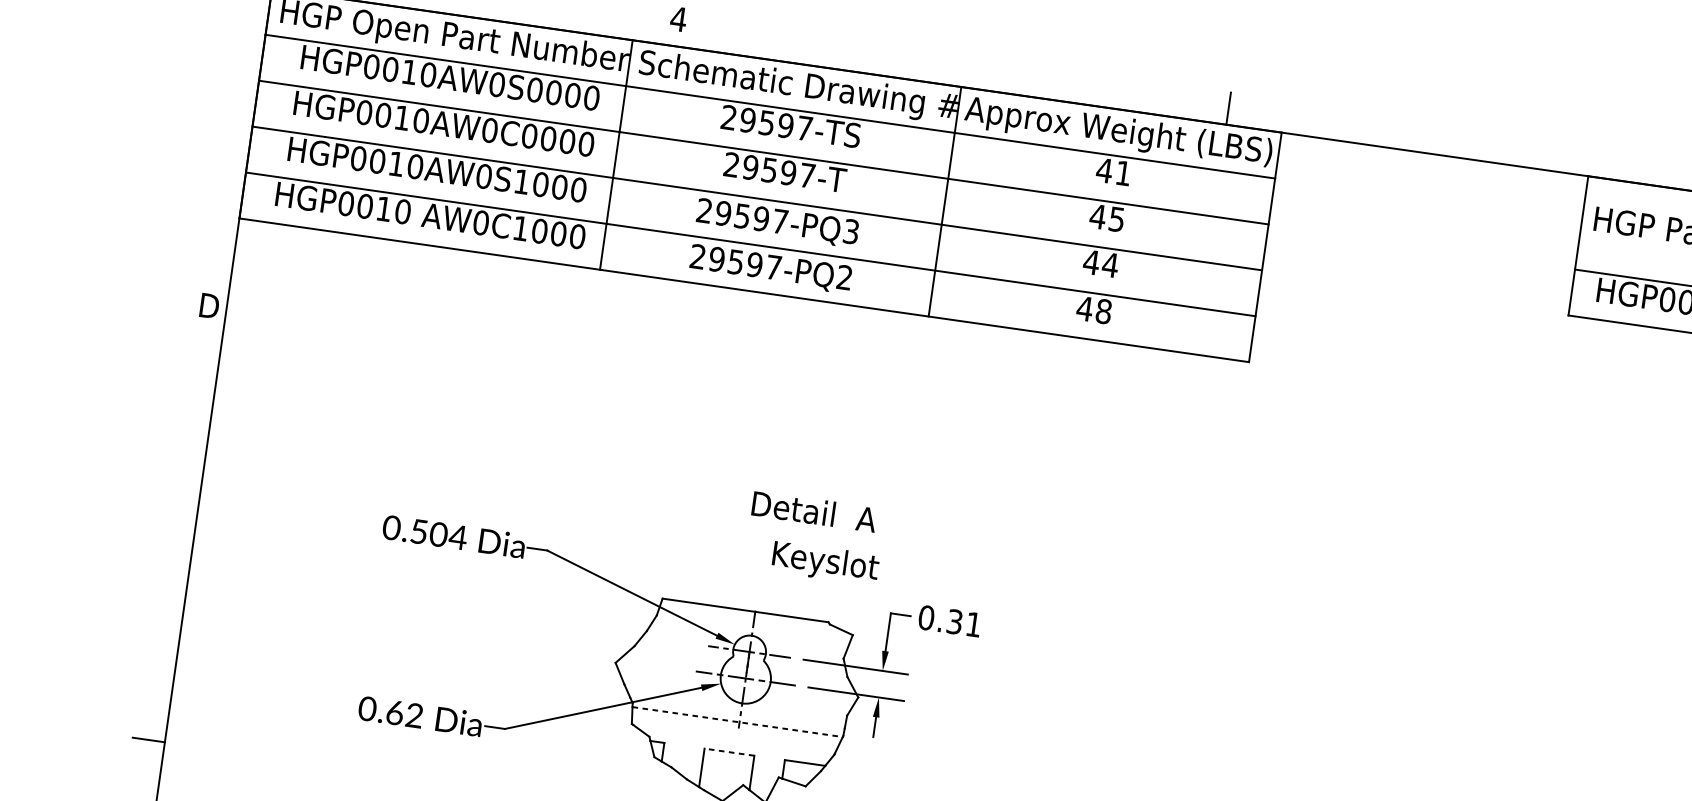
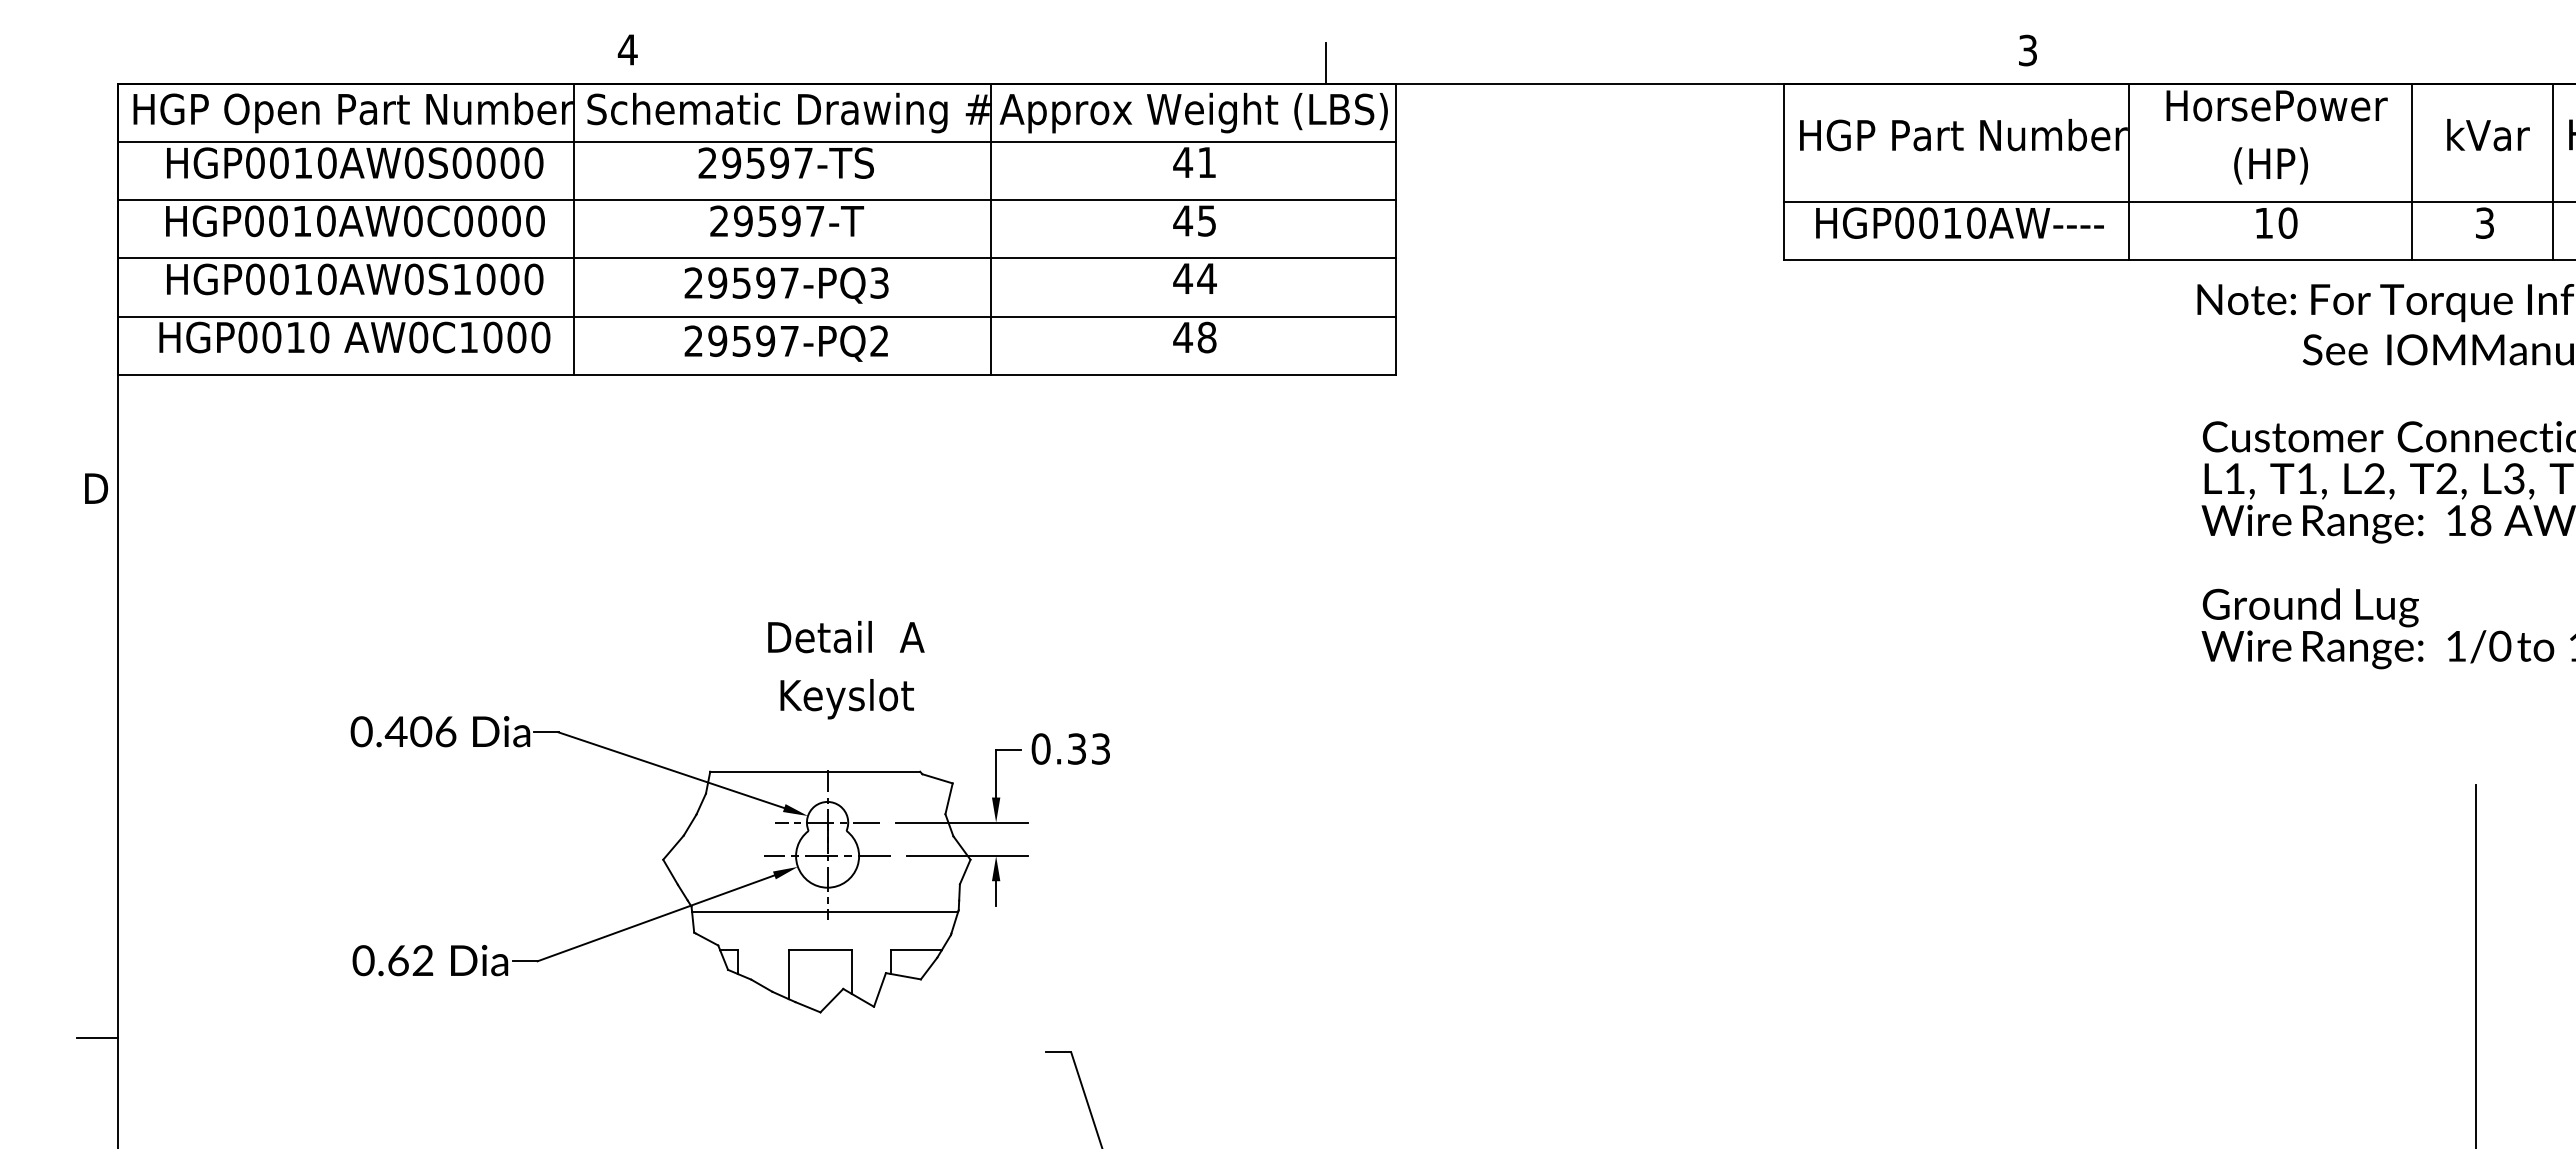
text: (814, 512) -> (846, 637), moved
text: (438, 534) -> (420, 731), 0.504 -> 0.406
text: (824, 563) -> (846, 699), moved
text: (973, 624) -> (1100, 748), 0.31 -> 0.33
line: (737, 722) -> (825, 911), dashed -> solid
line: (729, 752) -> (820, 950), dashed -> solid

